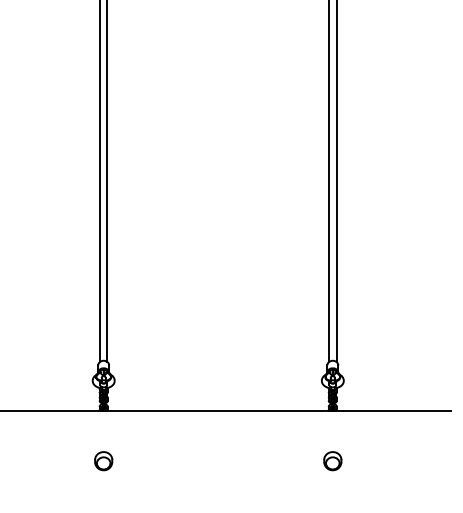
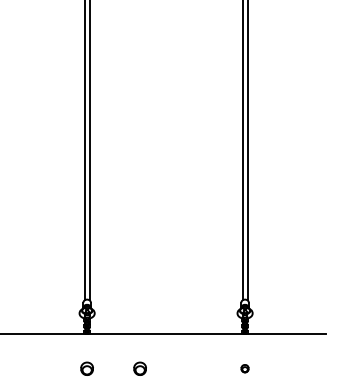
part: (179, 460) -> (139, 368), added
part: (331, 460) -> (244, 368), size x0.6

